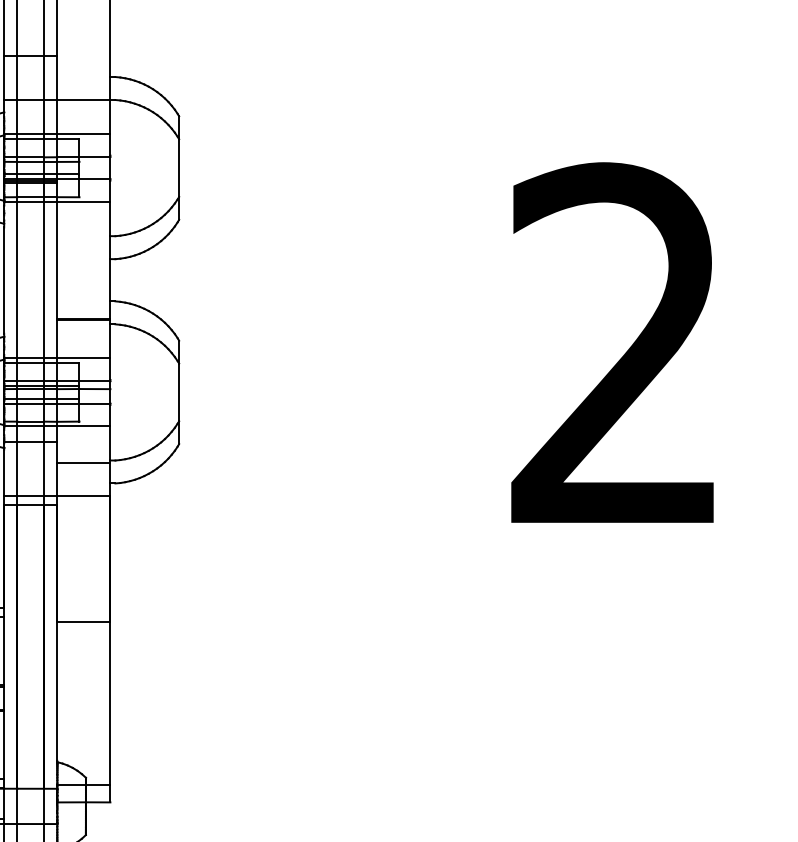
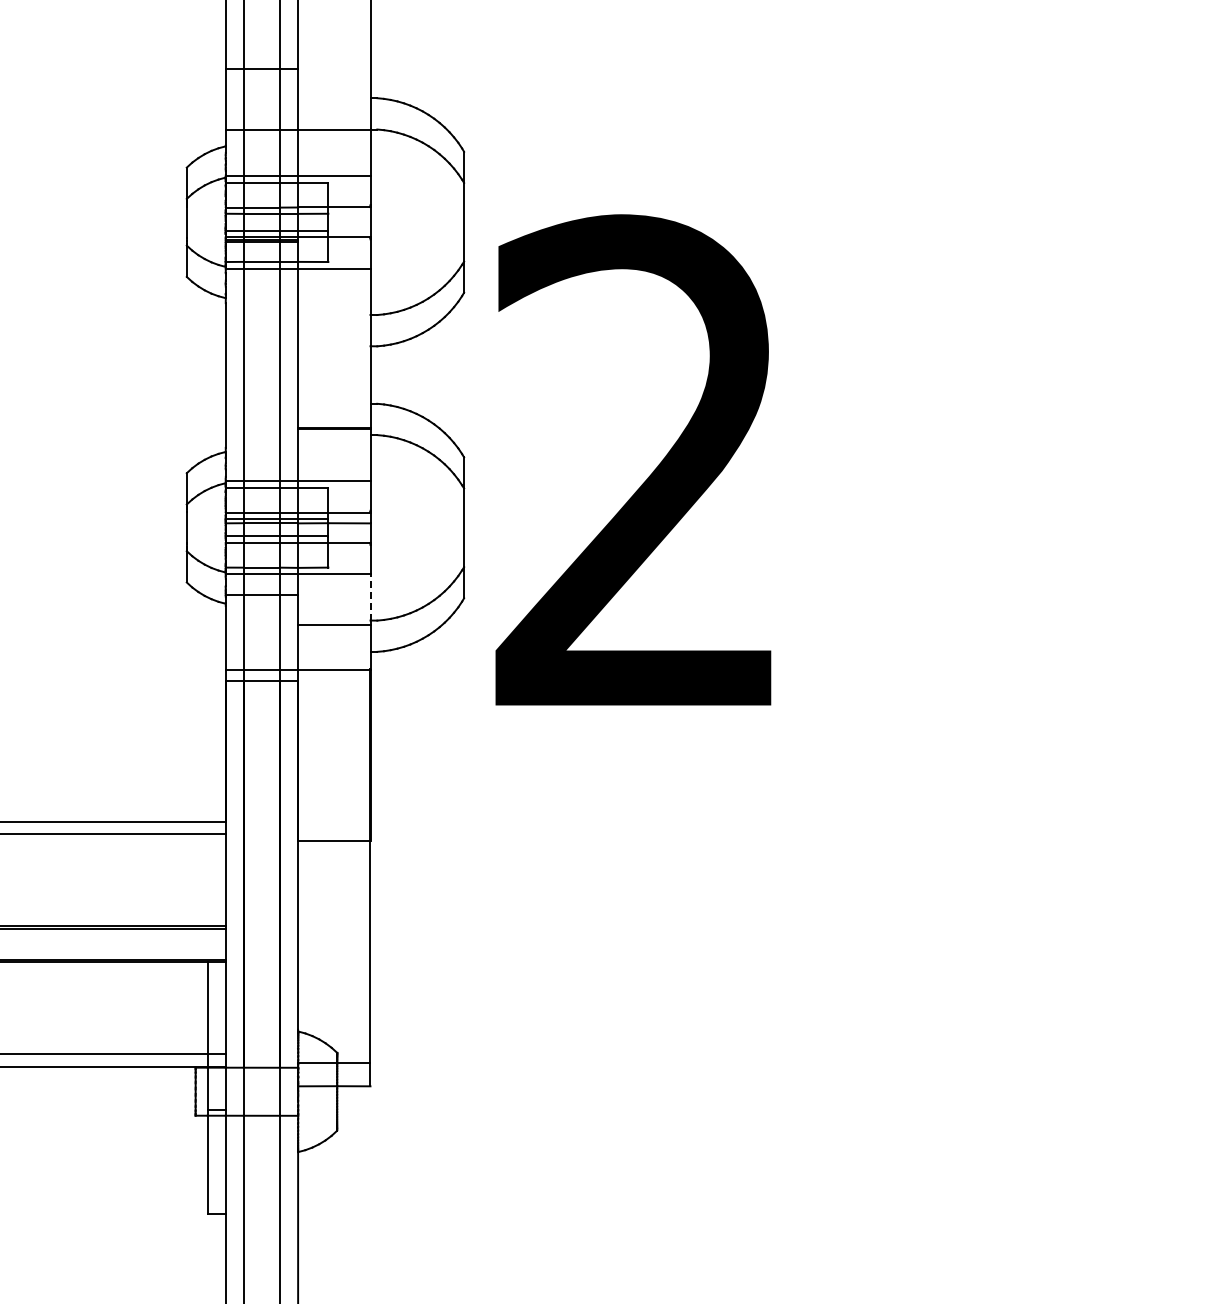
text: (612, 342) -> (633, 459), moved
line: (110, 442) -> (370, 596), solid -> dashed

